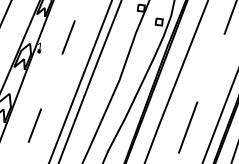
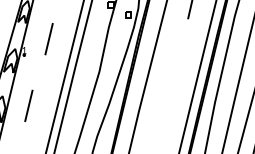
line: (34, 125) -> (28, 105), moved
line: (187, 126) -> (165, 105), removed

